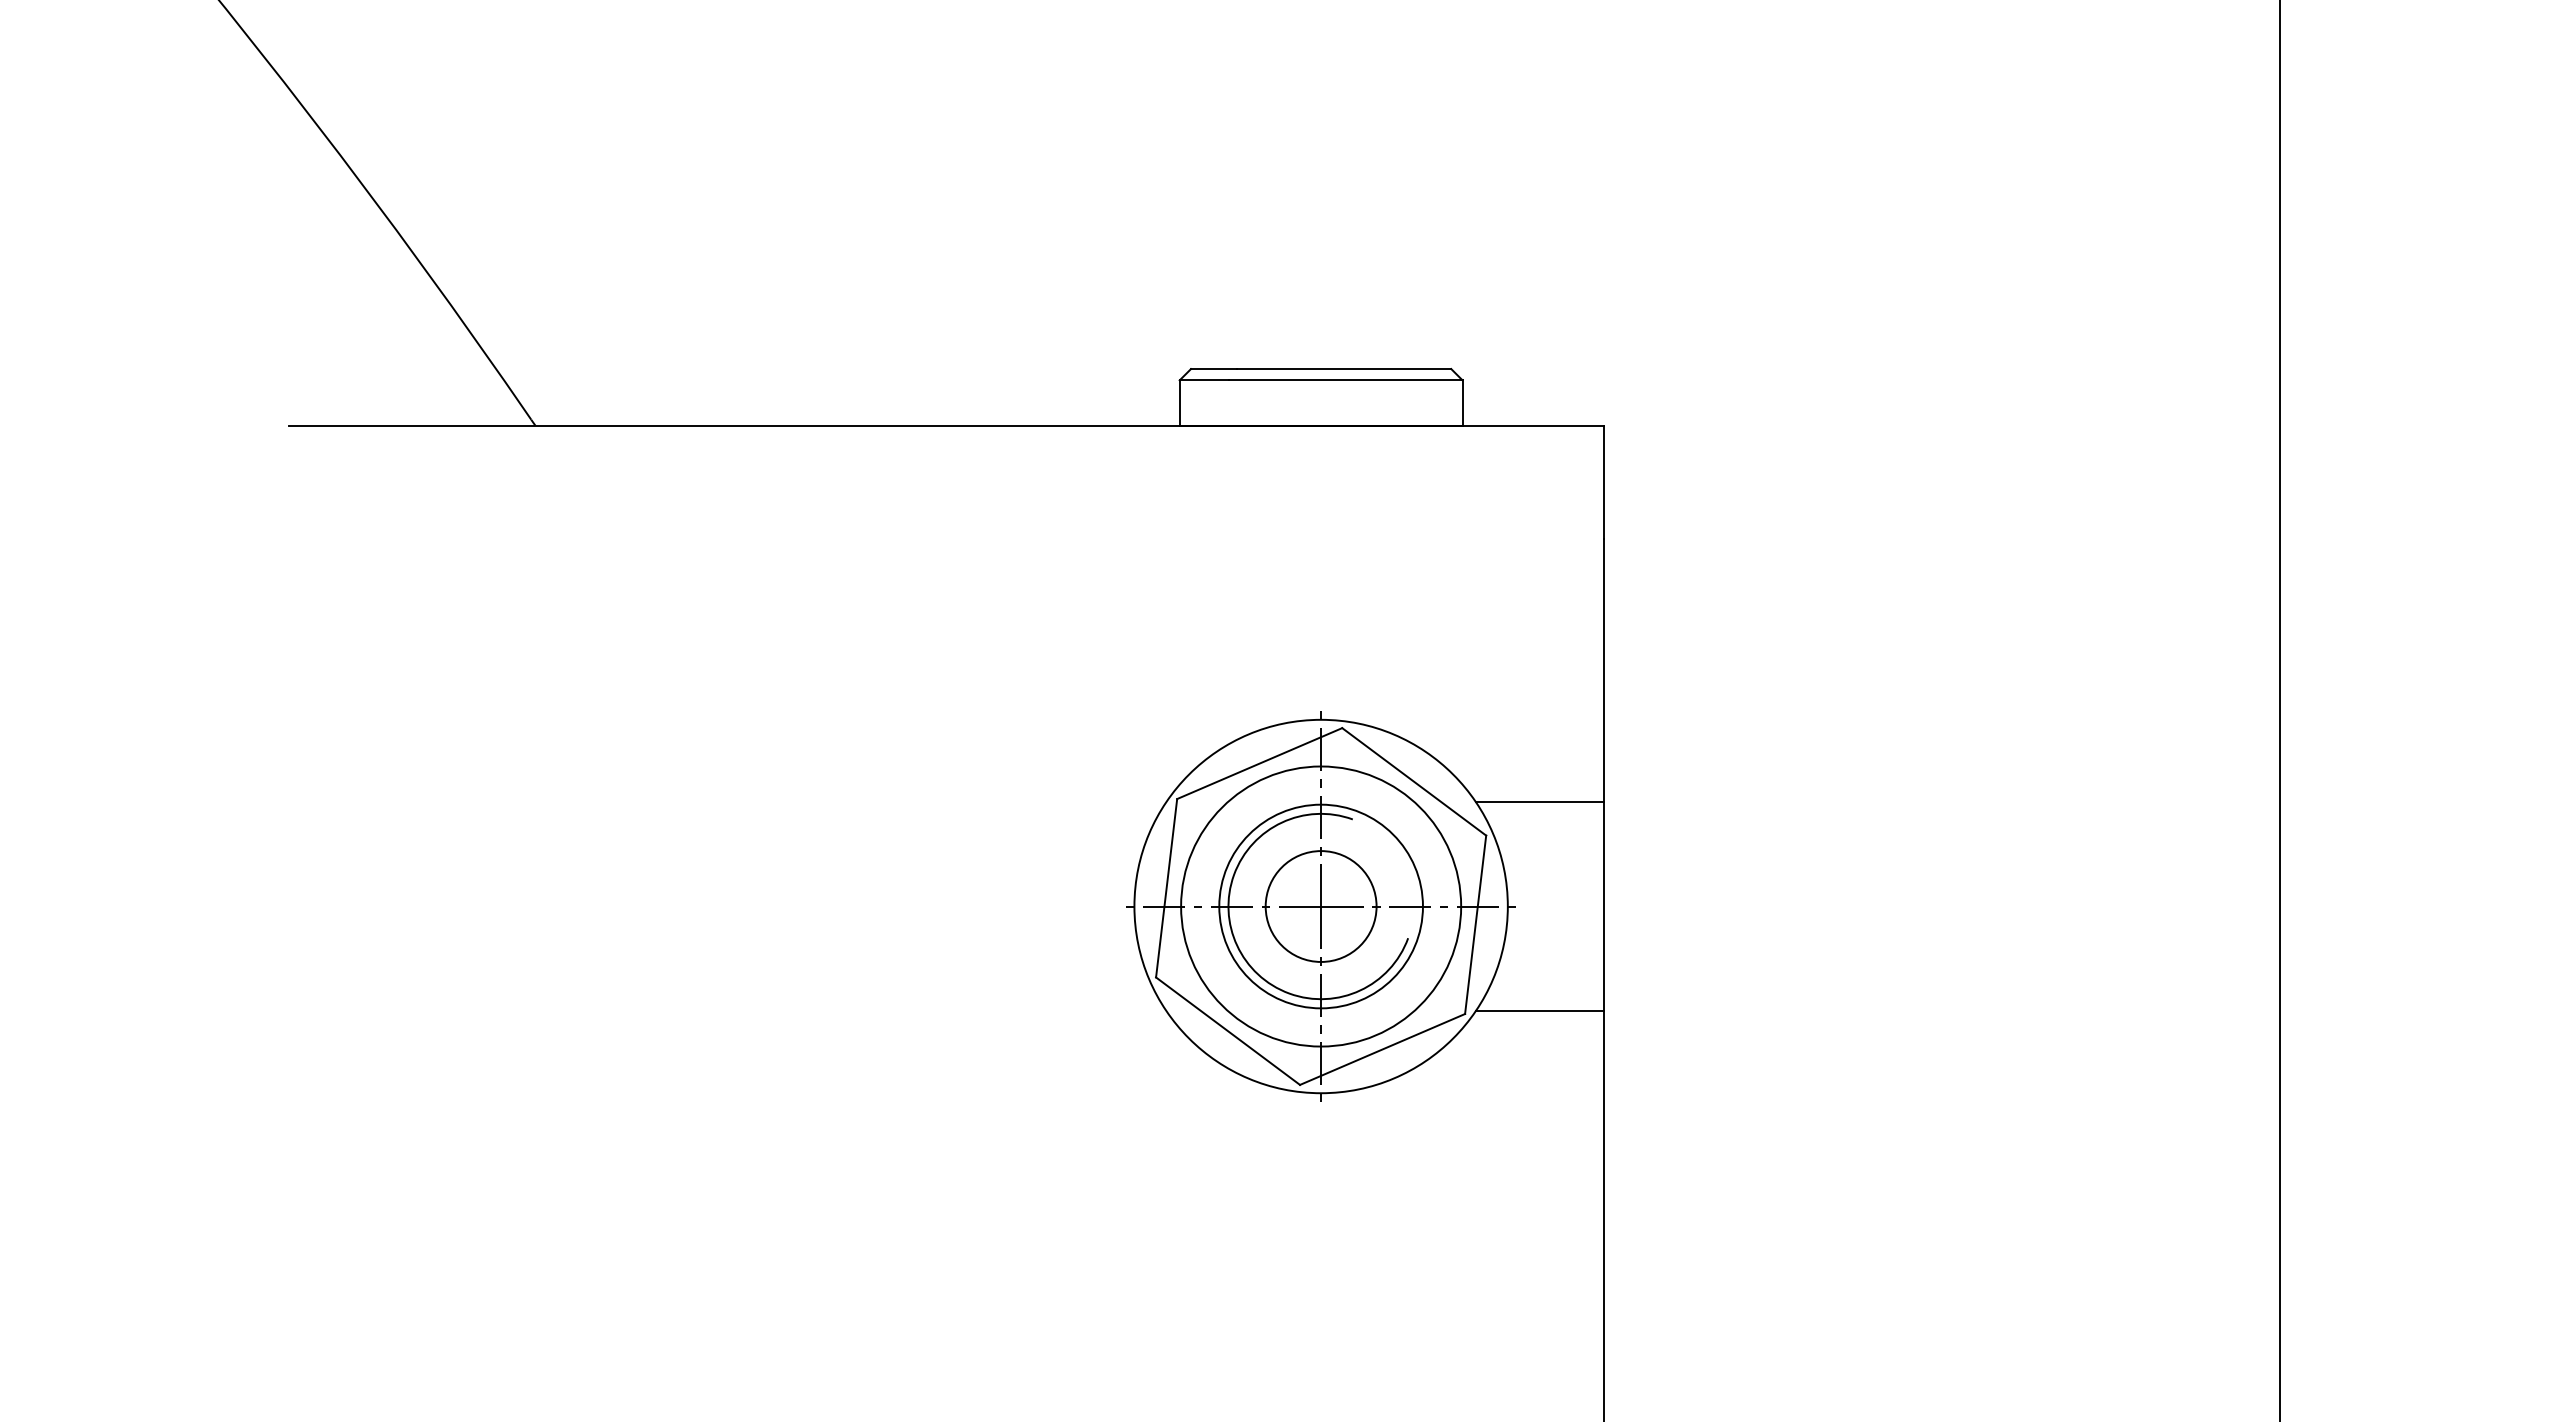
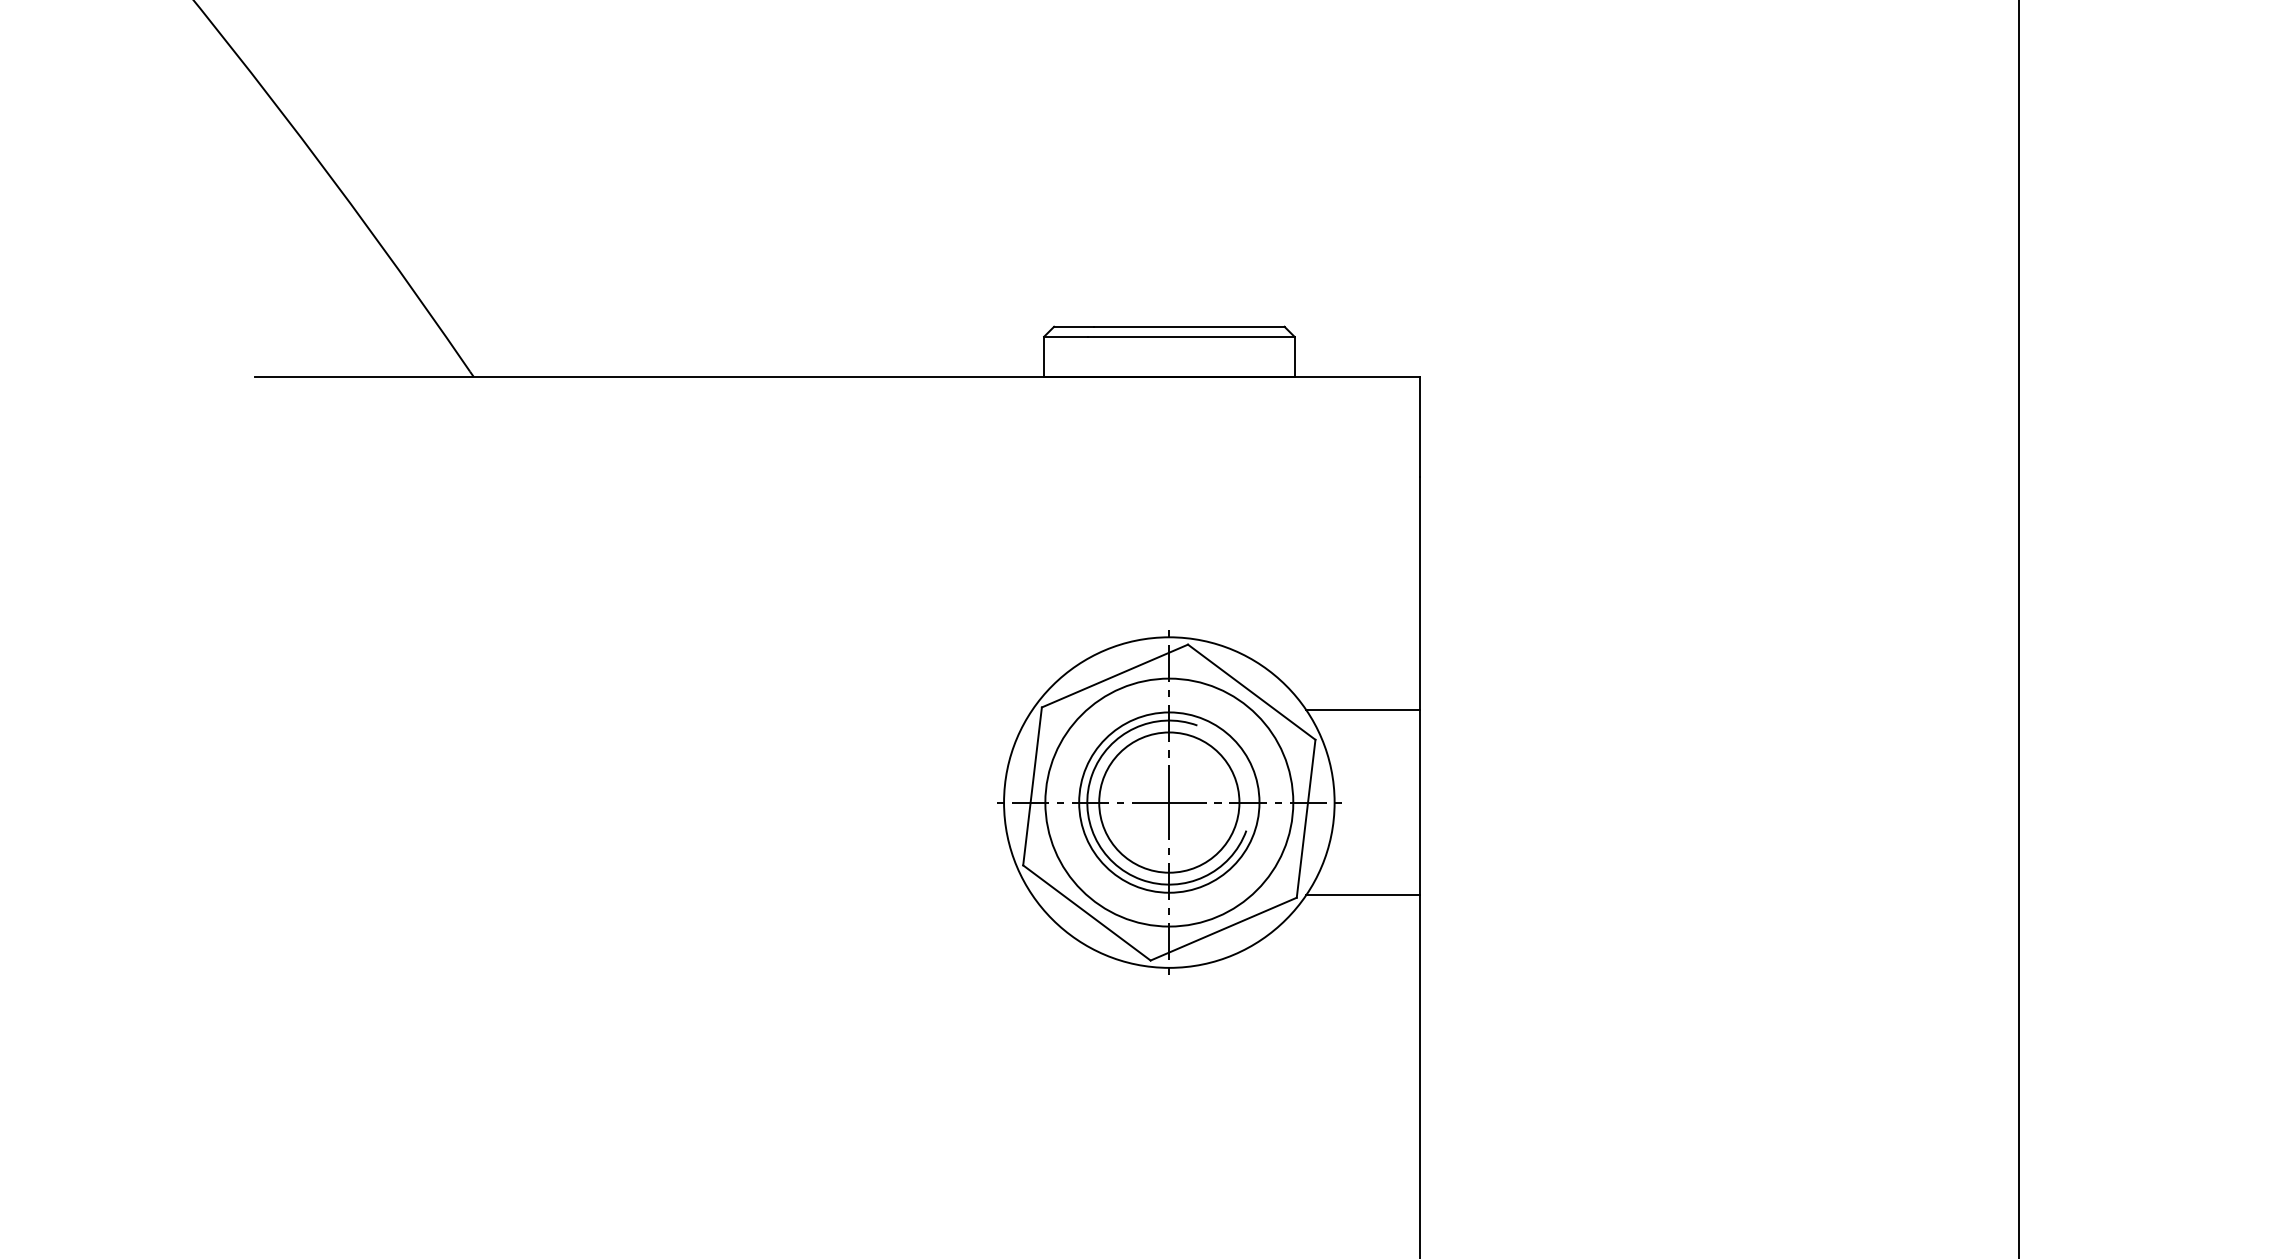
circle: (1320, 906) -> (1168, 802), size x1.43

